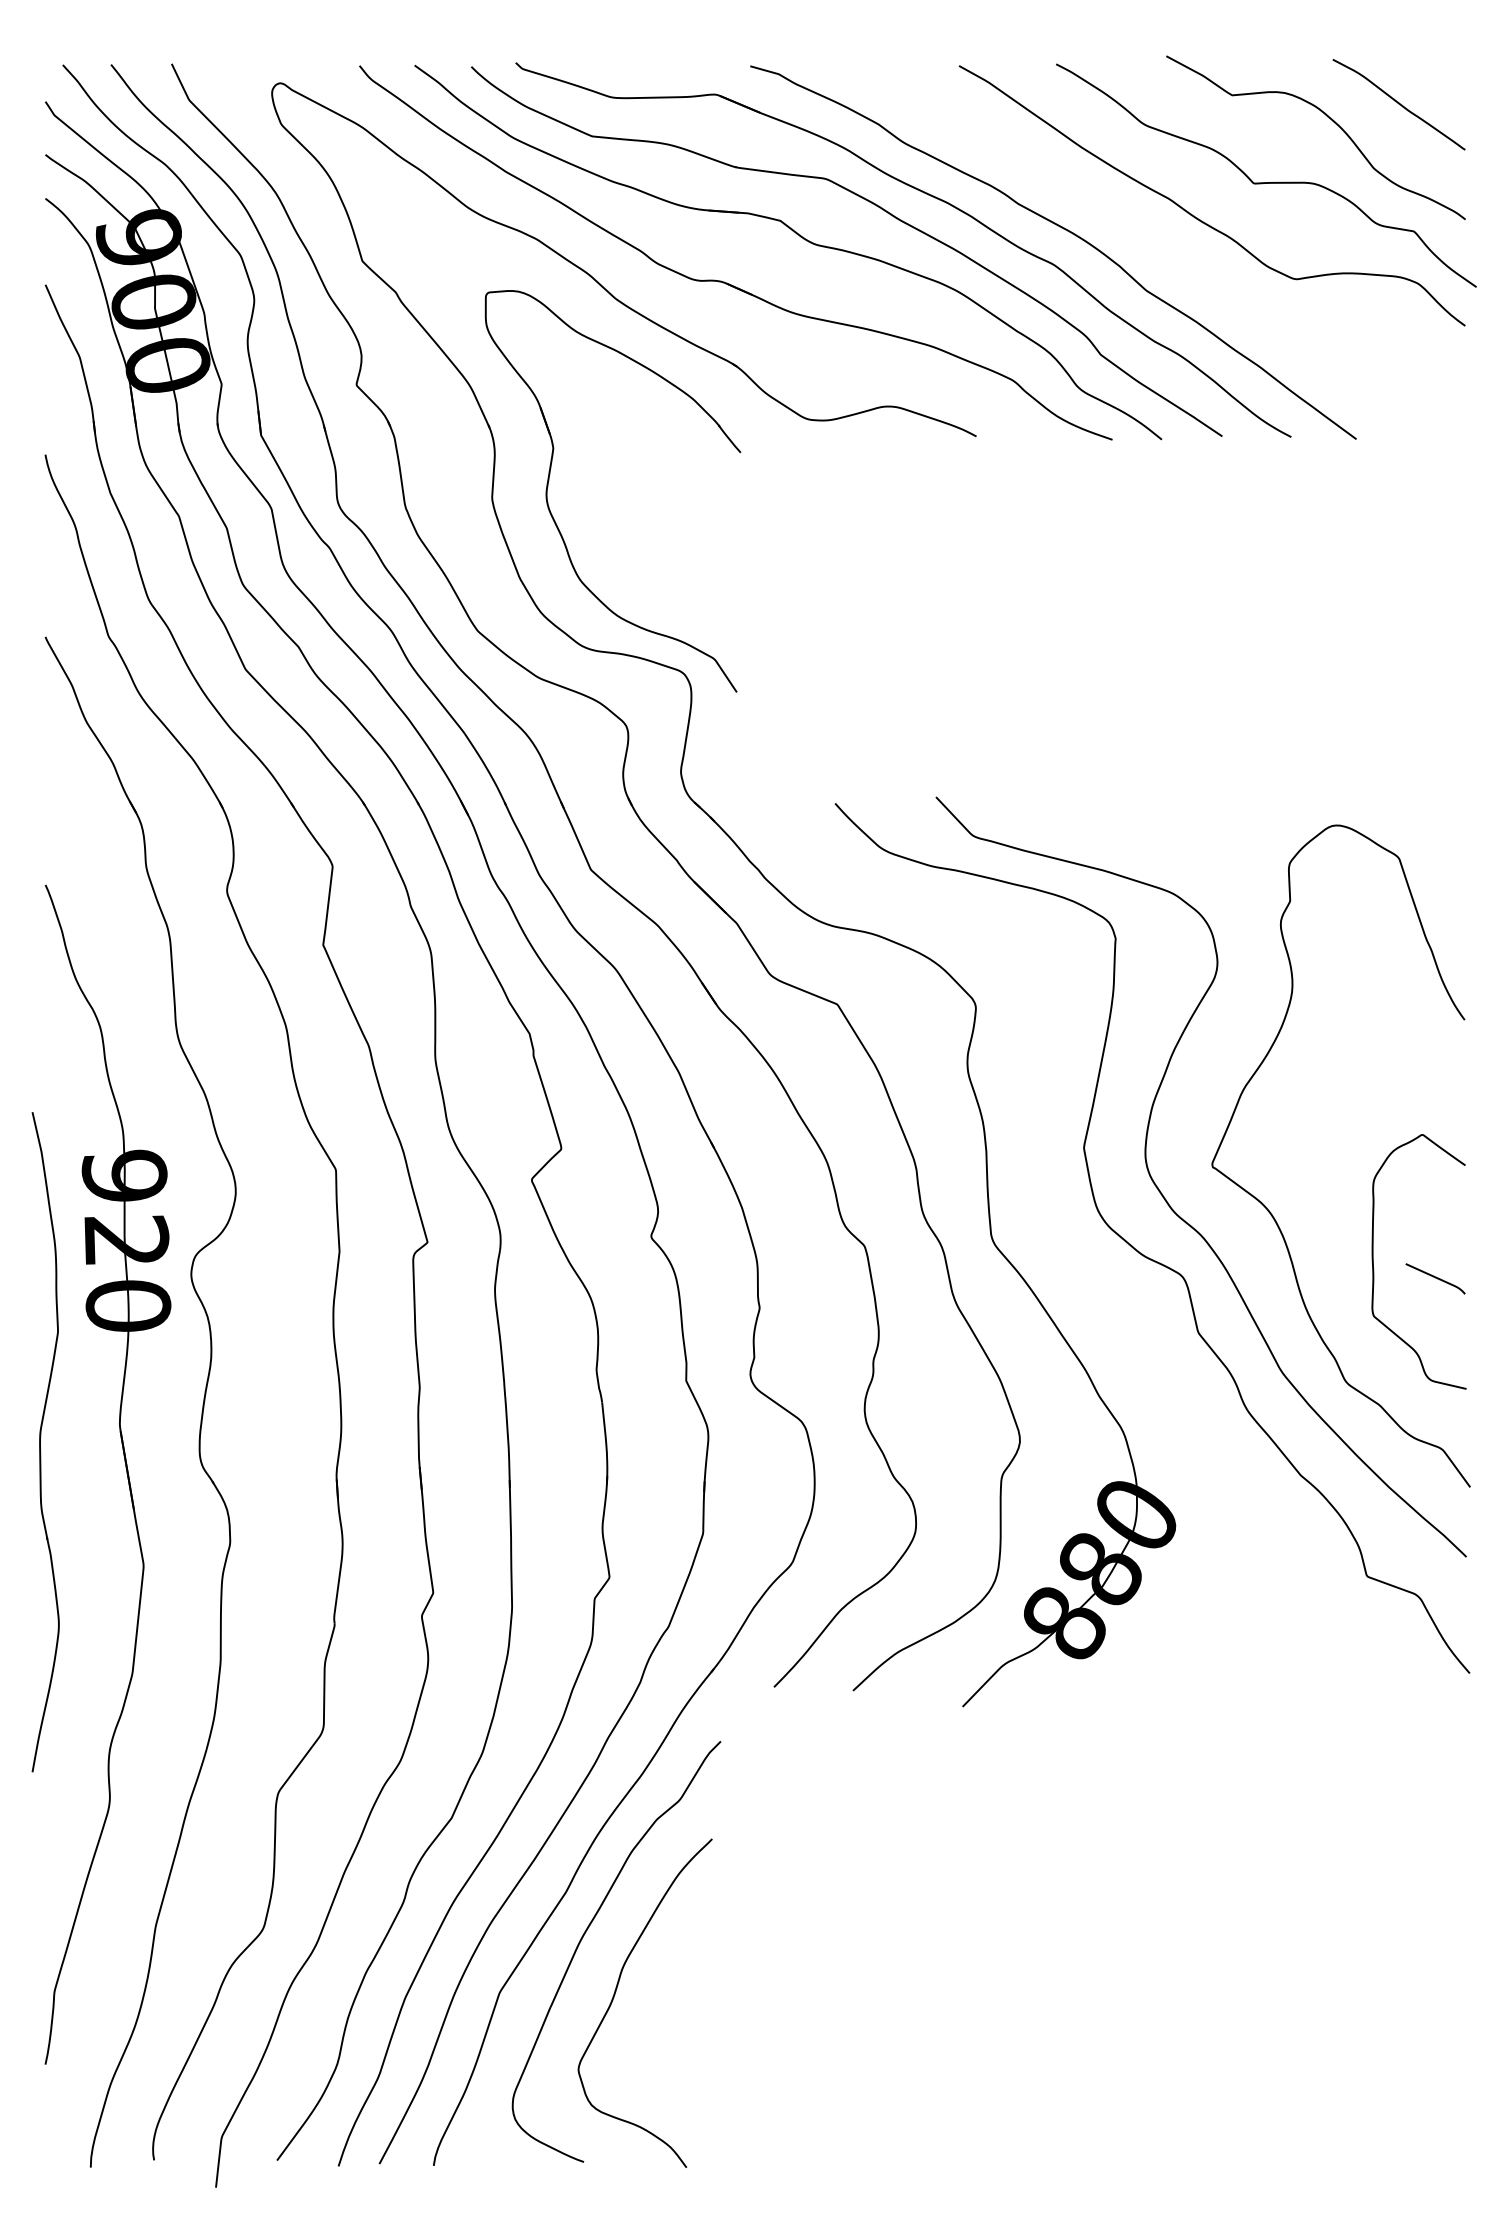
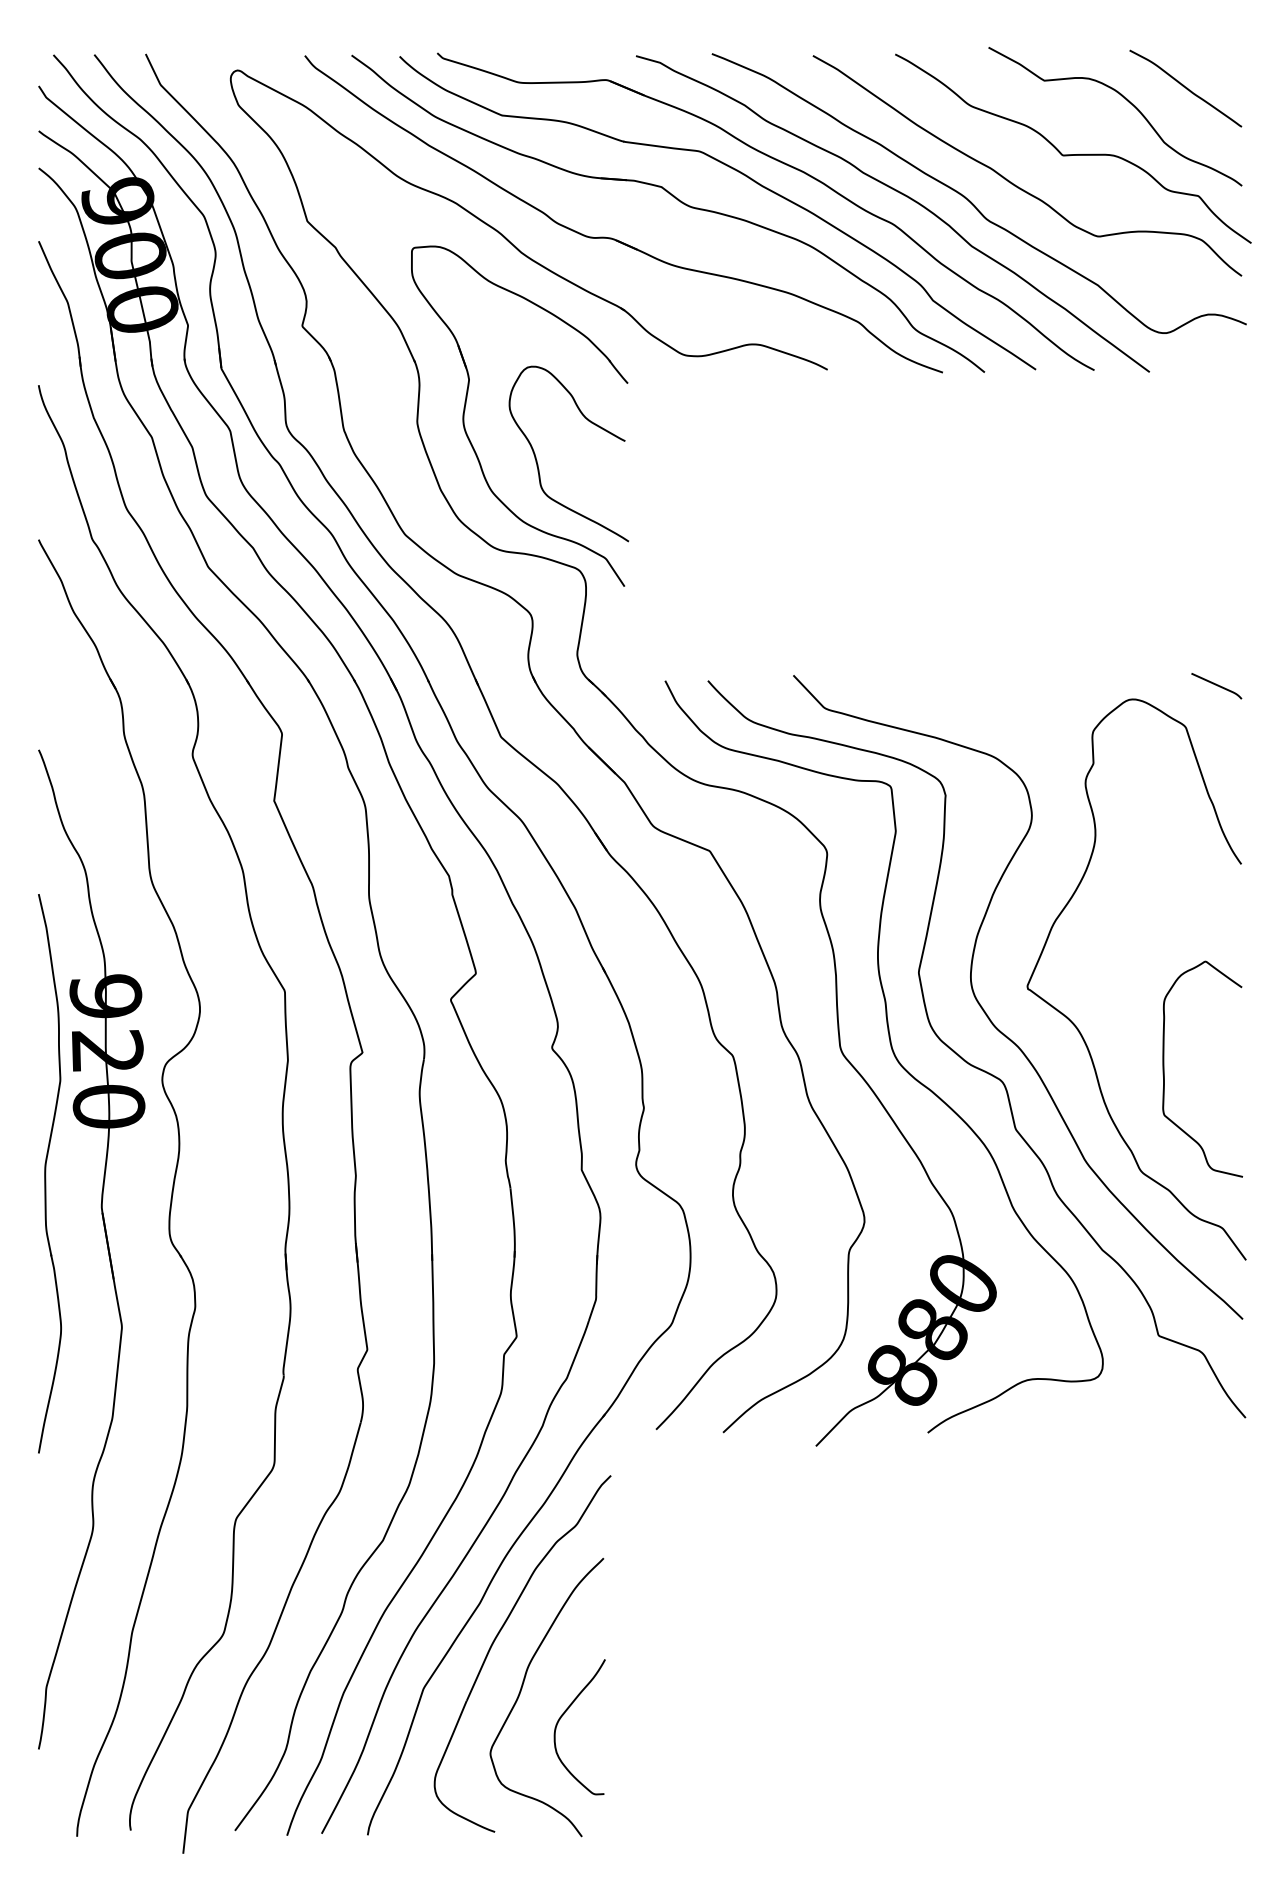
curve: (1145, 237) -> (970, 201), added
curve: (634, 546) -> (537, 463), added
curve: (1053, 1243) -> (892, 1053), added
curve: (1435, 1278) -> (1216, 685), moved
part: (45, 1442) -> (49, 1173), moved
curve: (665, 2023) -> (564, 1714), added

